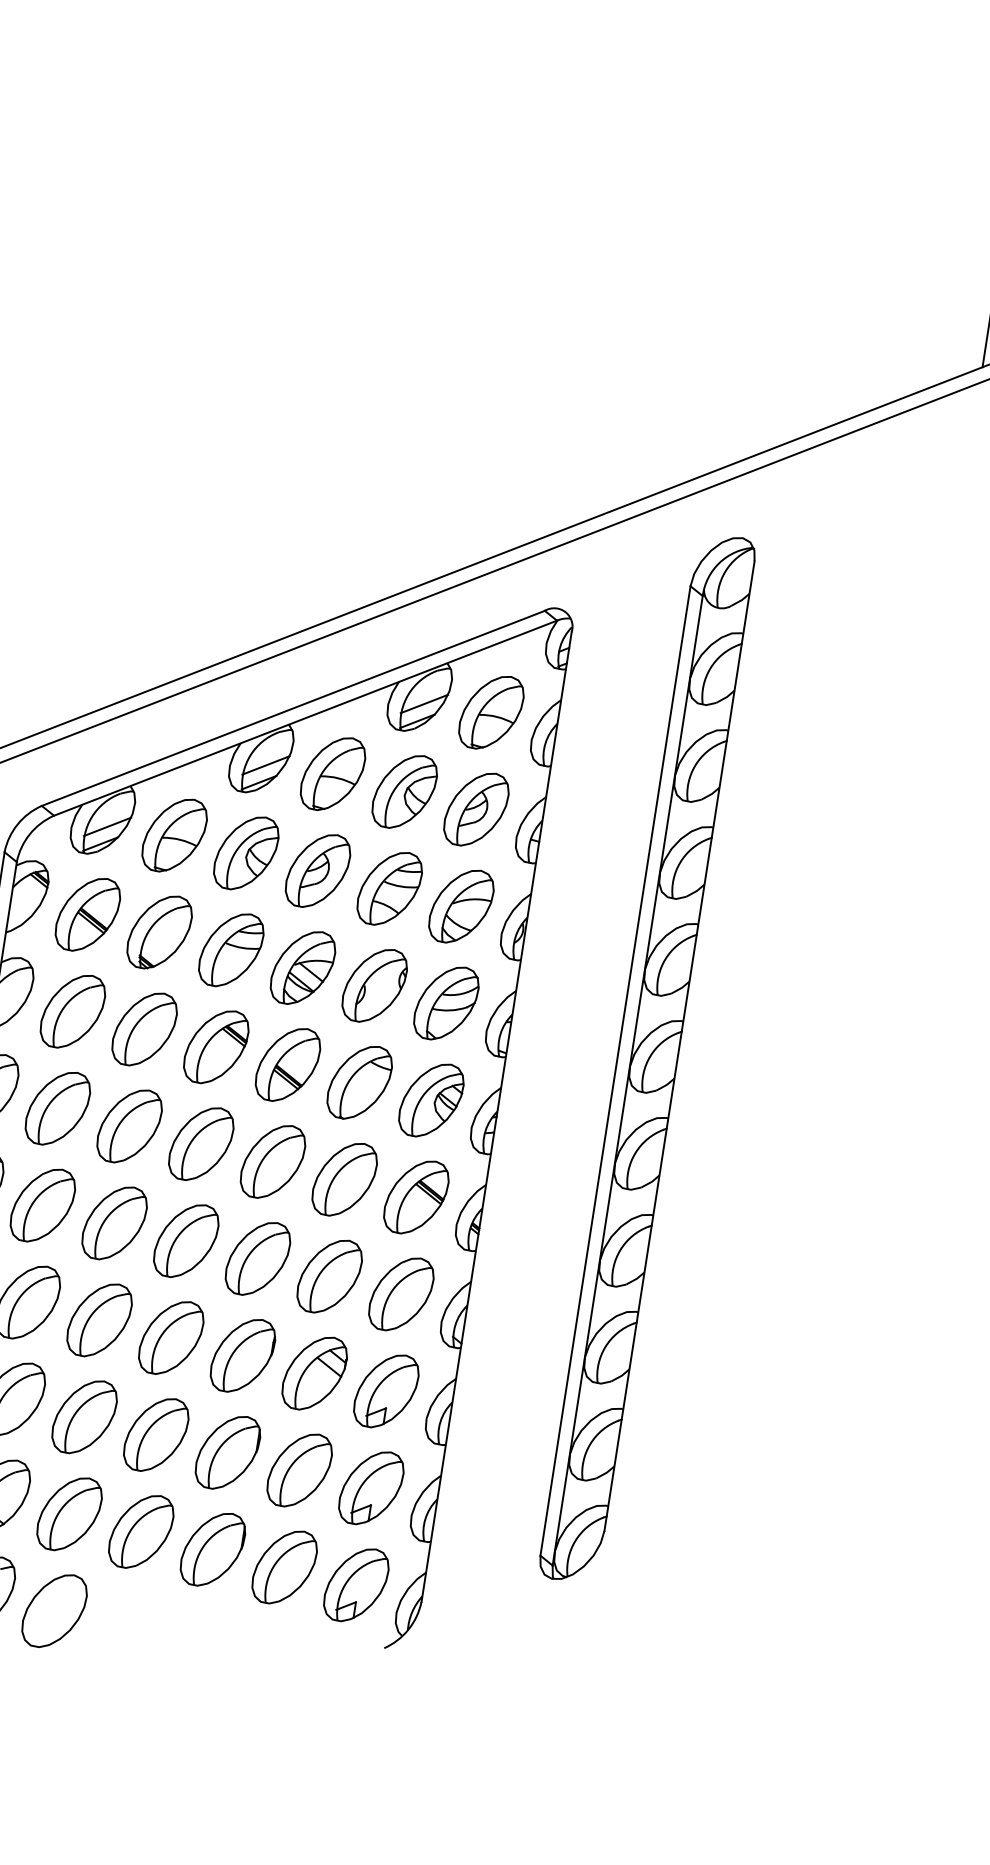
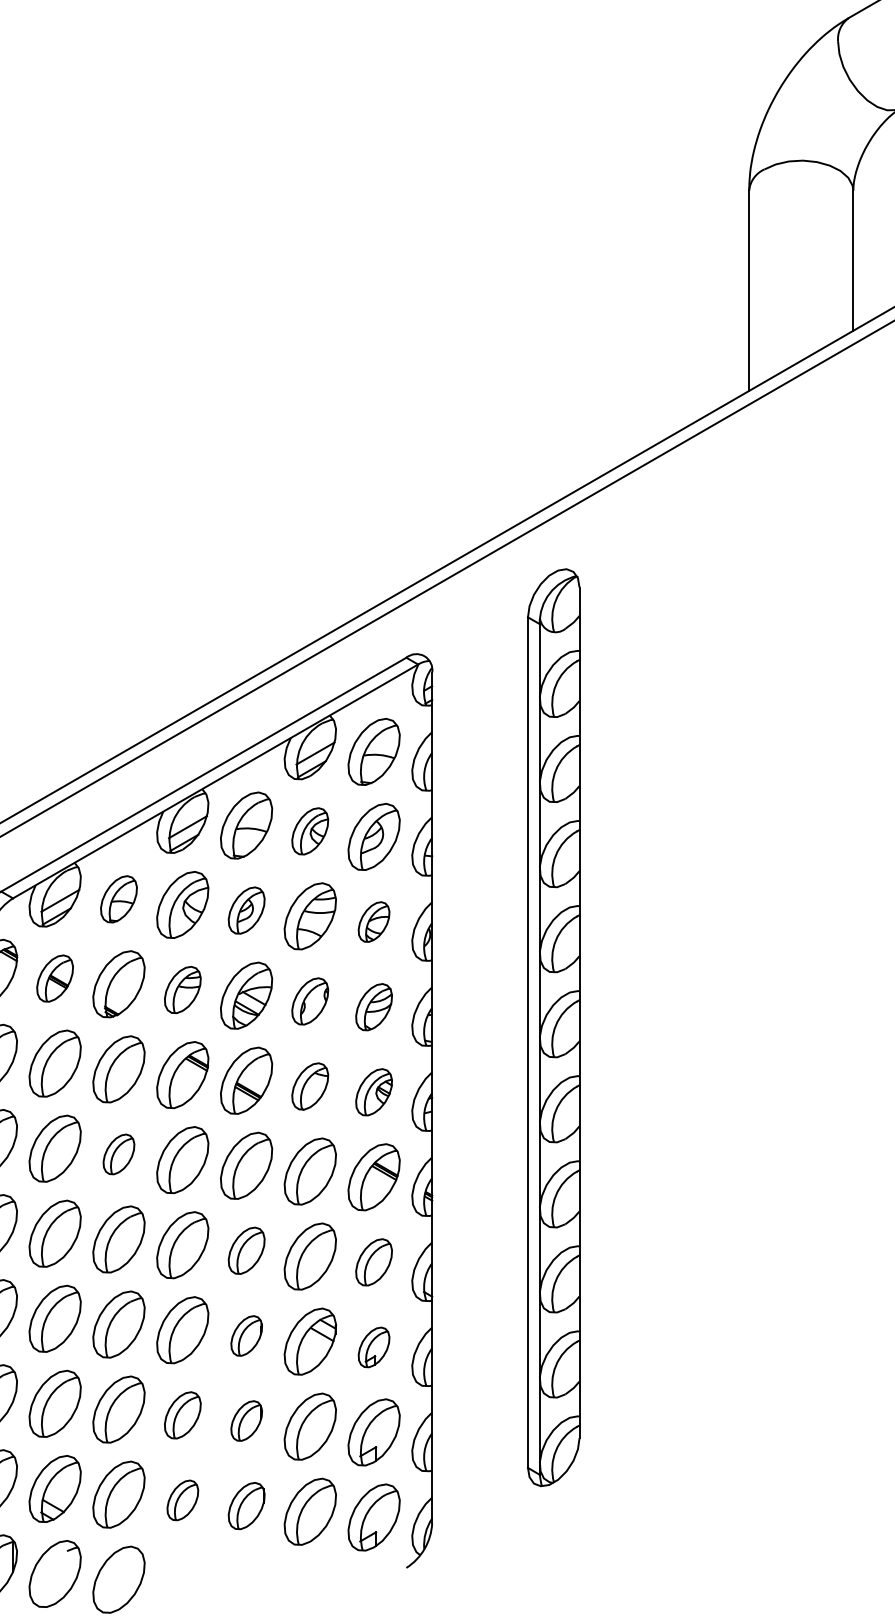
part: (403, 791) -> (309, 831), size x0.7
part: (174, 835) -> (118, 899), size x0.7
part: (318, 870) -> (246, 910), size x0.7
part: (460, 905) -> (373, 921), size x0.6
part: (87, 914) -> (54, 978), size x0.7
part: (231, 949) -> (182, 989), size x0.7
part: (373, 985) -> (309, 1001), size x0.7
part: (445, 1003) -> (373, 1007), size x0.7
part: (358, 1082) -> (309, 1086), size x0.7
part: (430, 1100) -> (373, 1092), size x0.7
part: (129, 1126) -> (118, 1154), size x0.6
part: (258, 1258) -> (246, 1250), size x0.7
part: (400, 1294) -> (373, 1262), size x0.7
part: (243, 1355) -> (246, 1335), size x0.6
part: (385, 1391) -> (373, 1347), size x0.6
part: (155, 1434) -> (182, 1415), size x0.7
part: (228, 1451) -> (246, 1420), size x0.6
part: (140, 1531) -> (182, 1500), size x0.6
part: (213, 1548) -> (246, 1505), size x0.7

